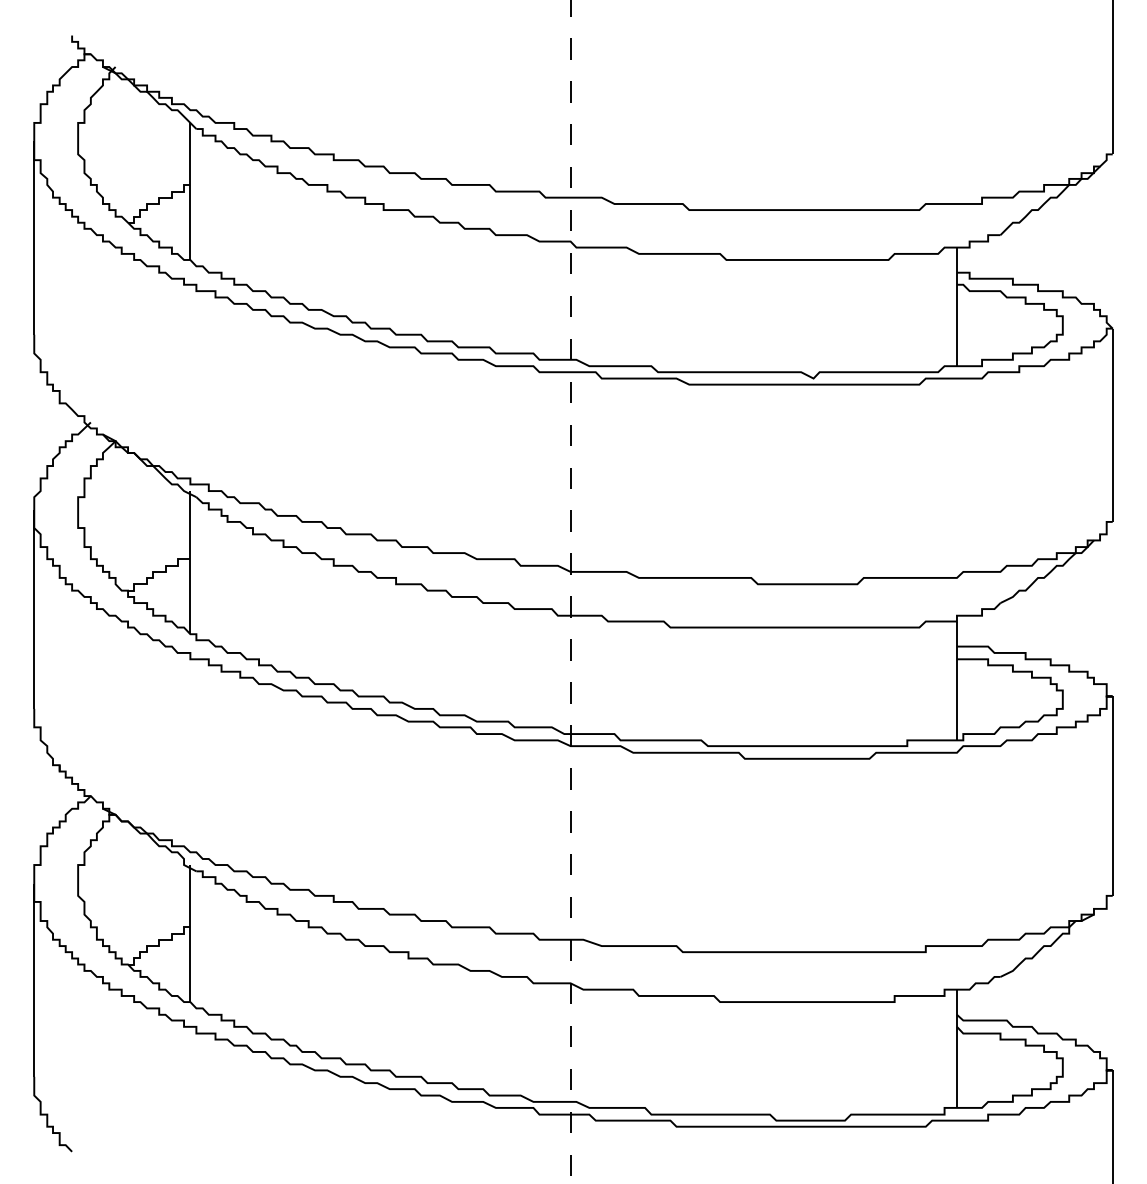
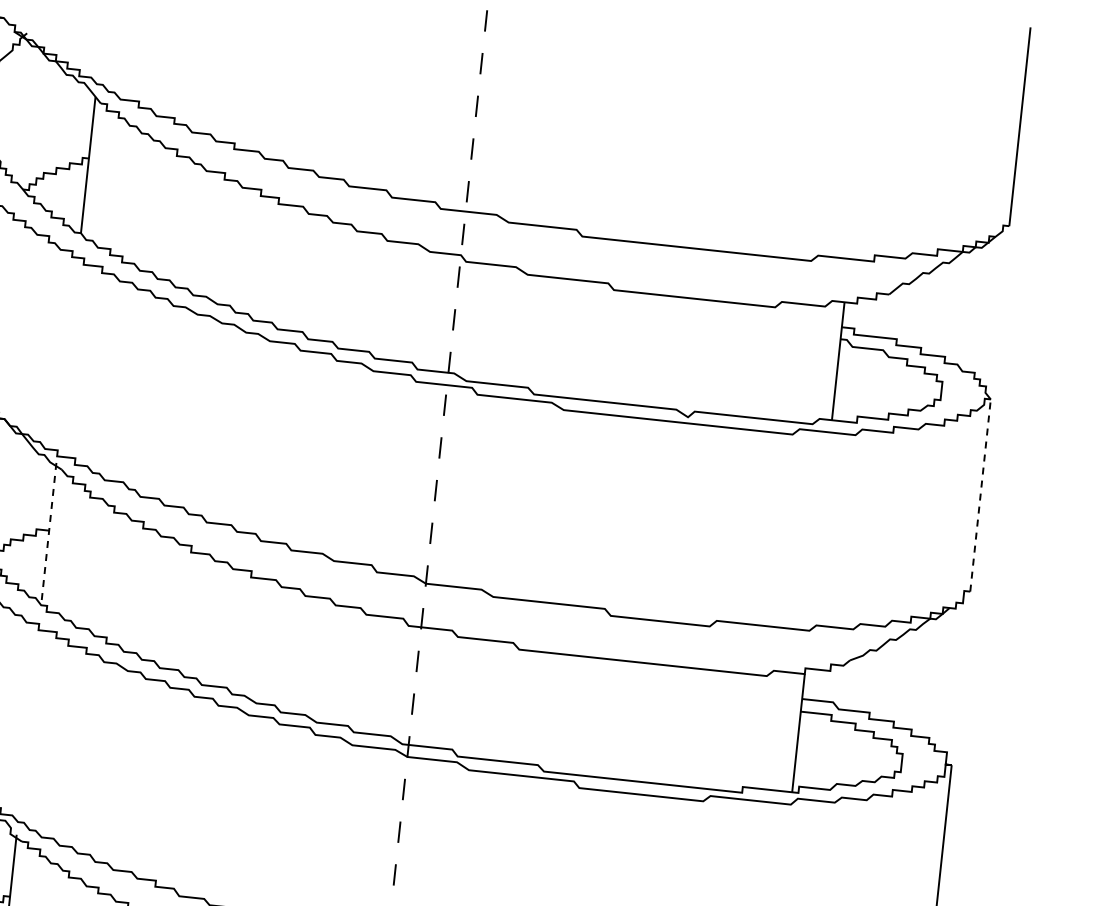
line: (1112, 425) -> (980, 495), solid -> dashed
line: (190, 562) -> (48, 533), solid -> dashed

